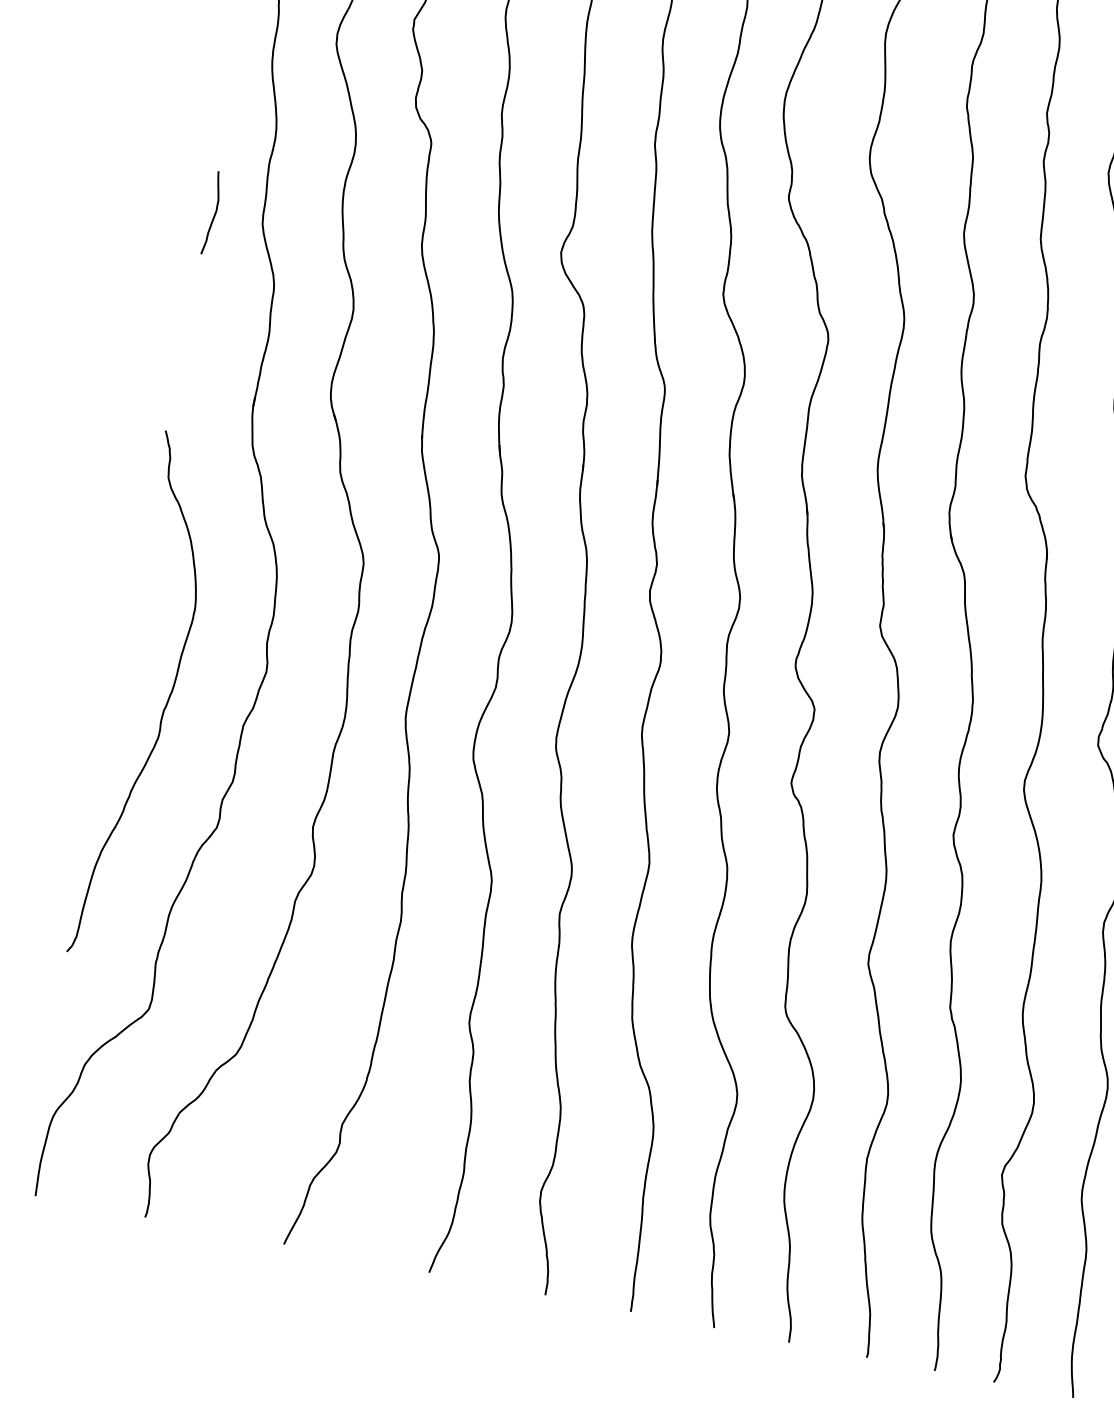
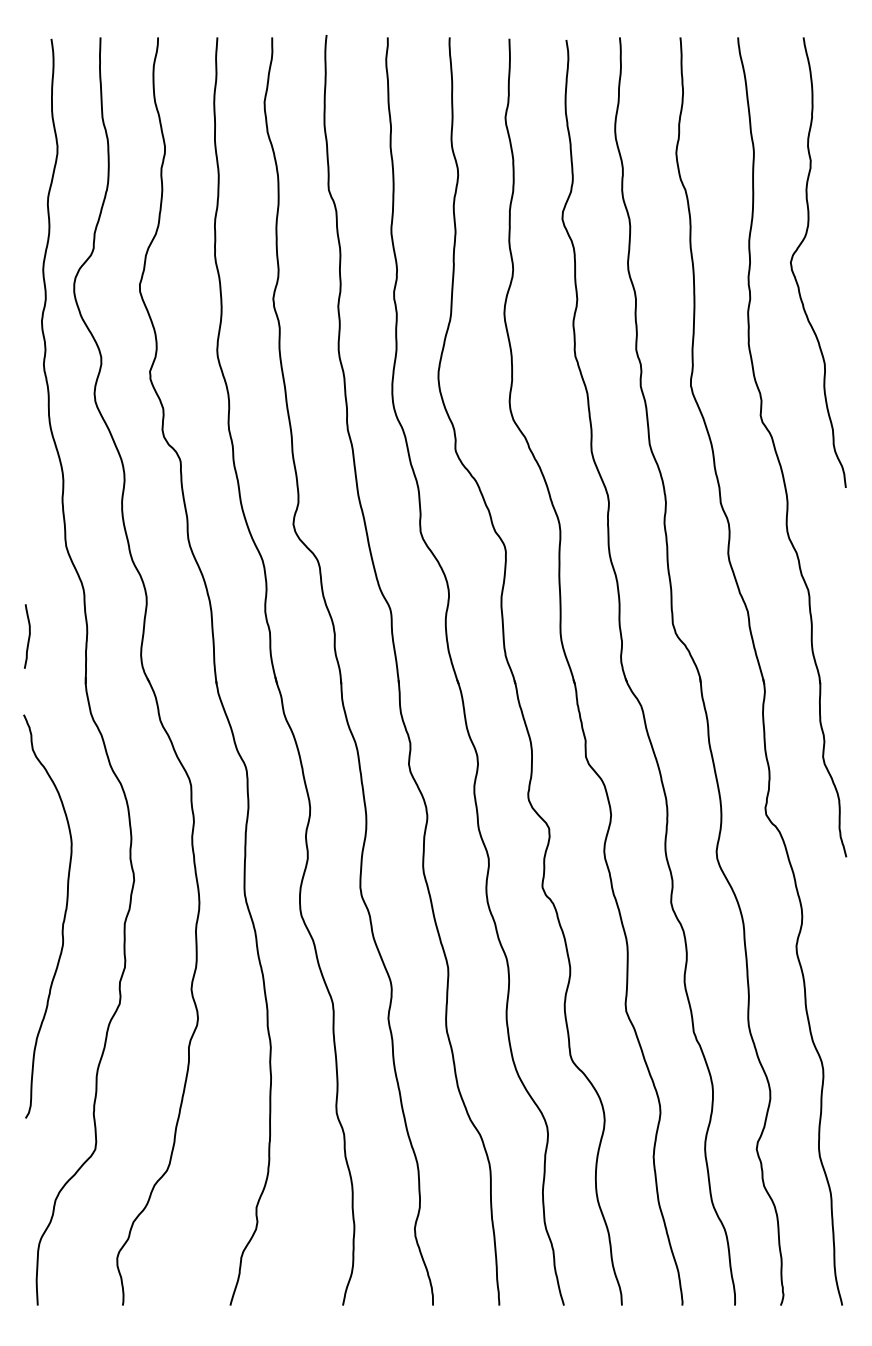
curve: (214, 213) -> (28, 636), moved

